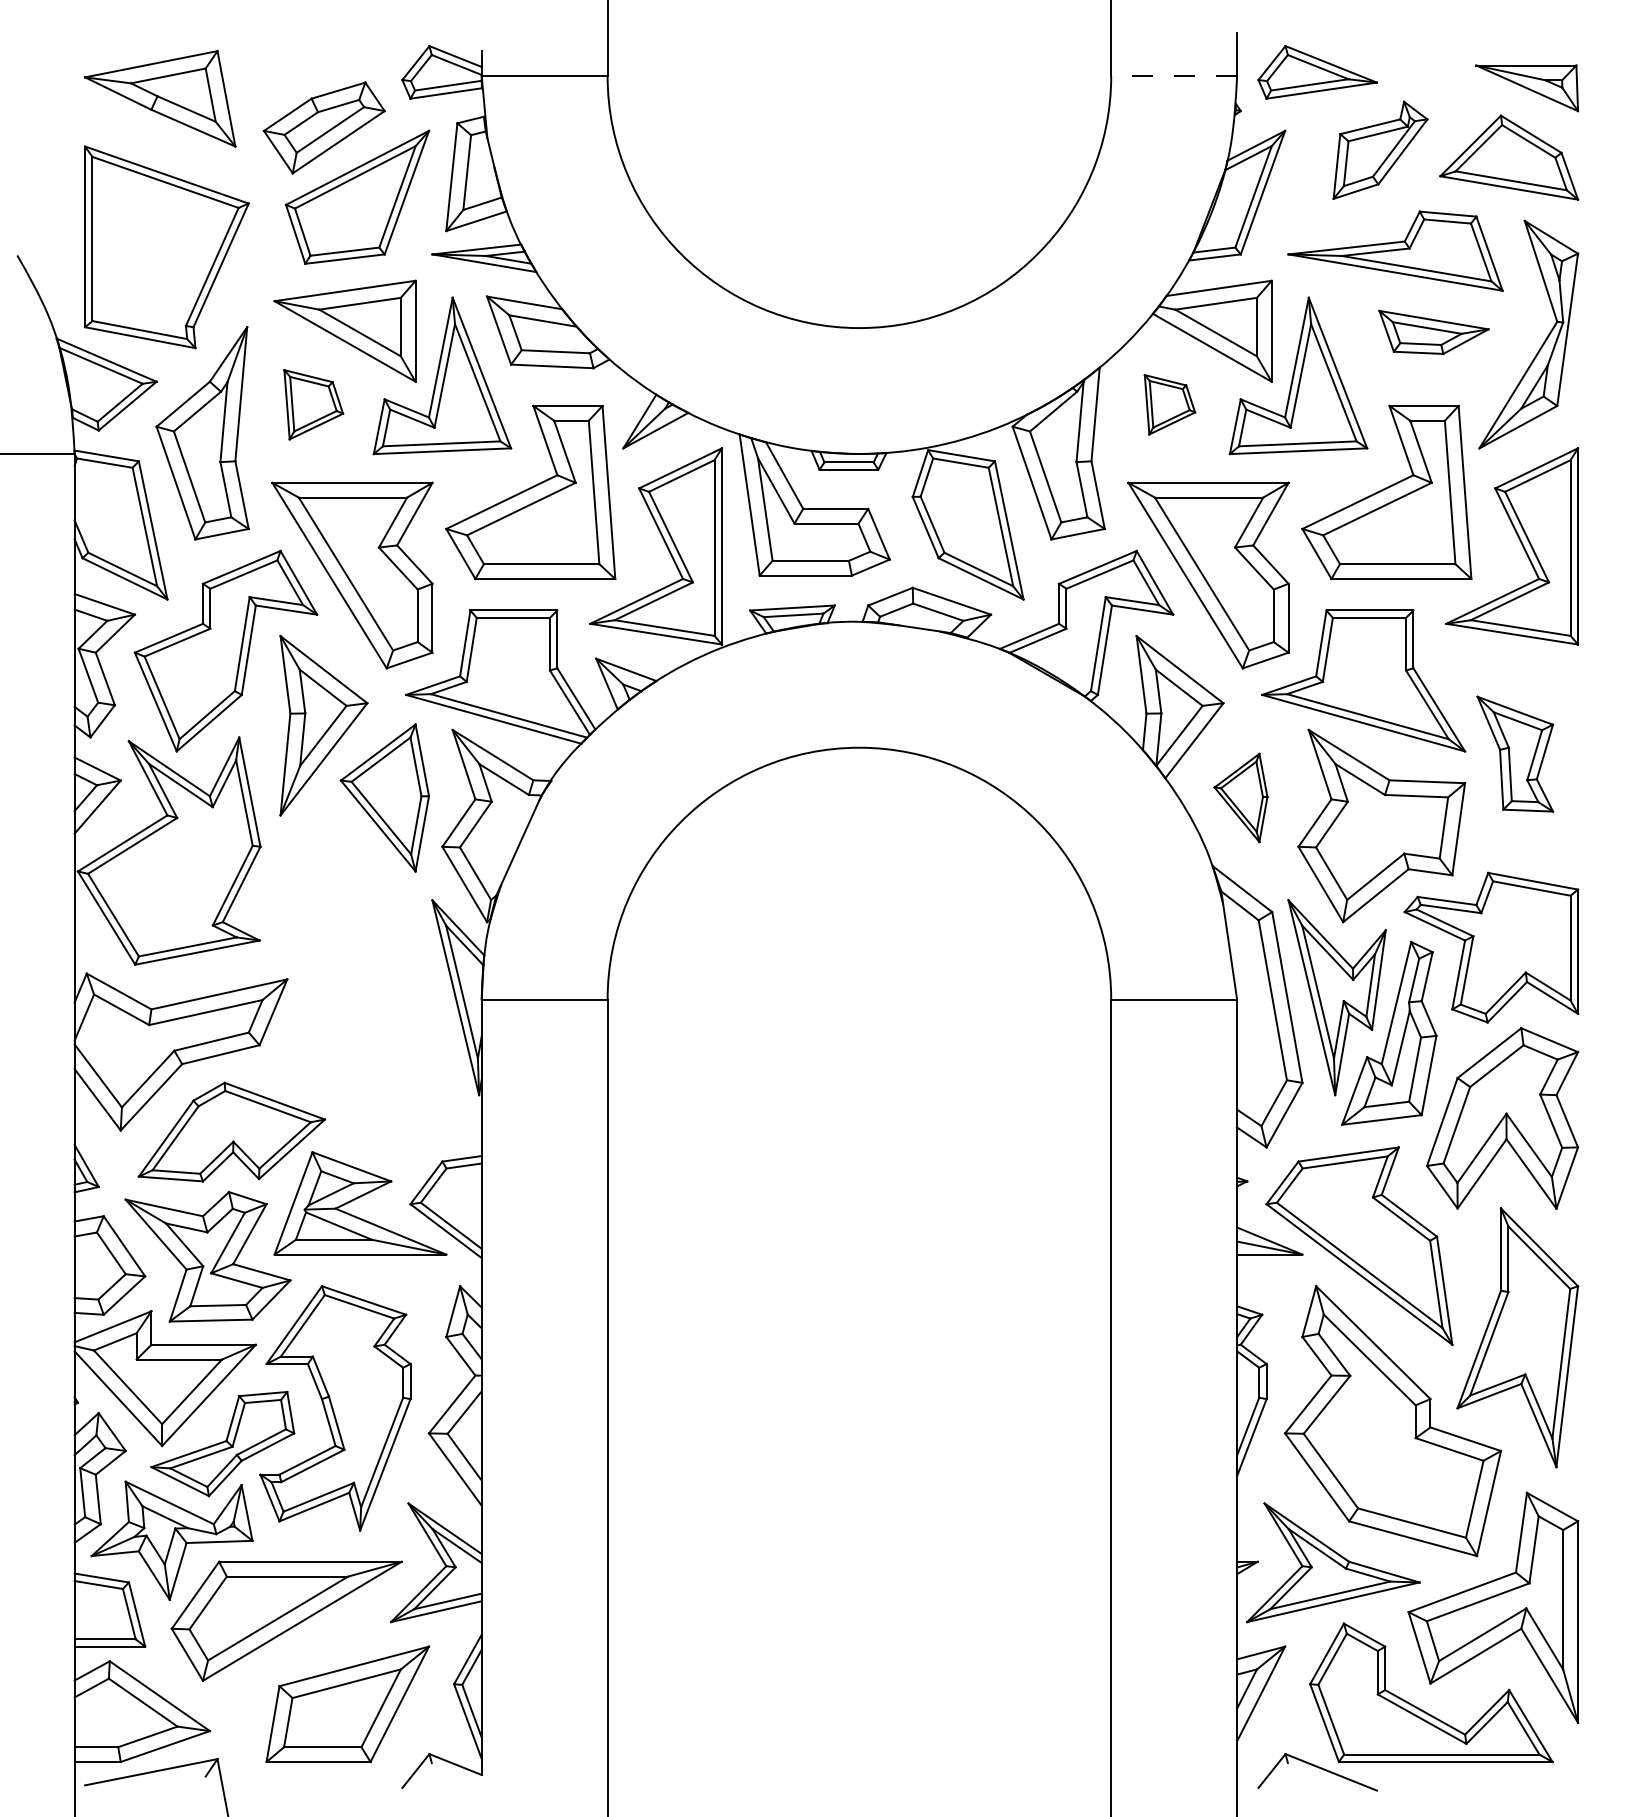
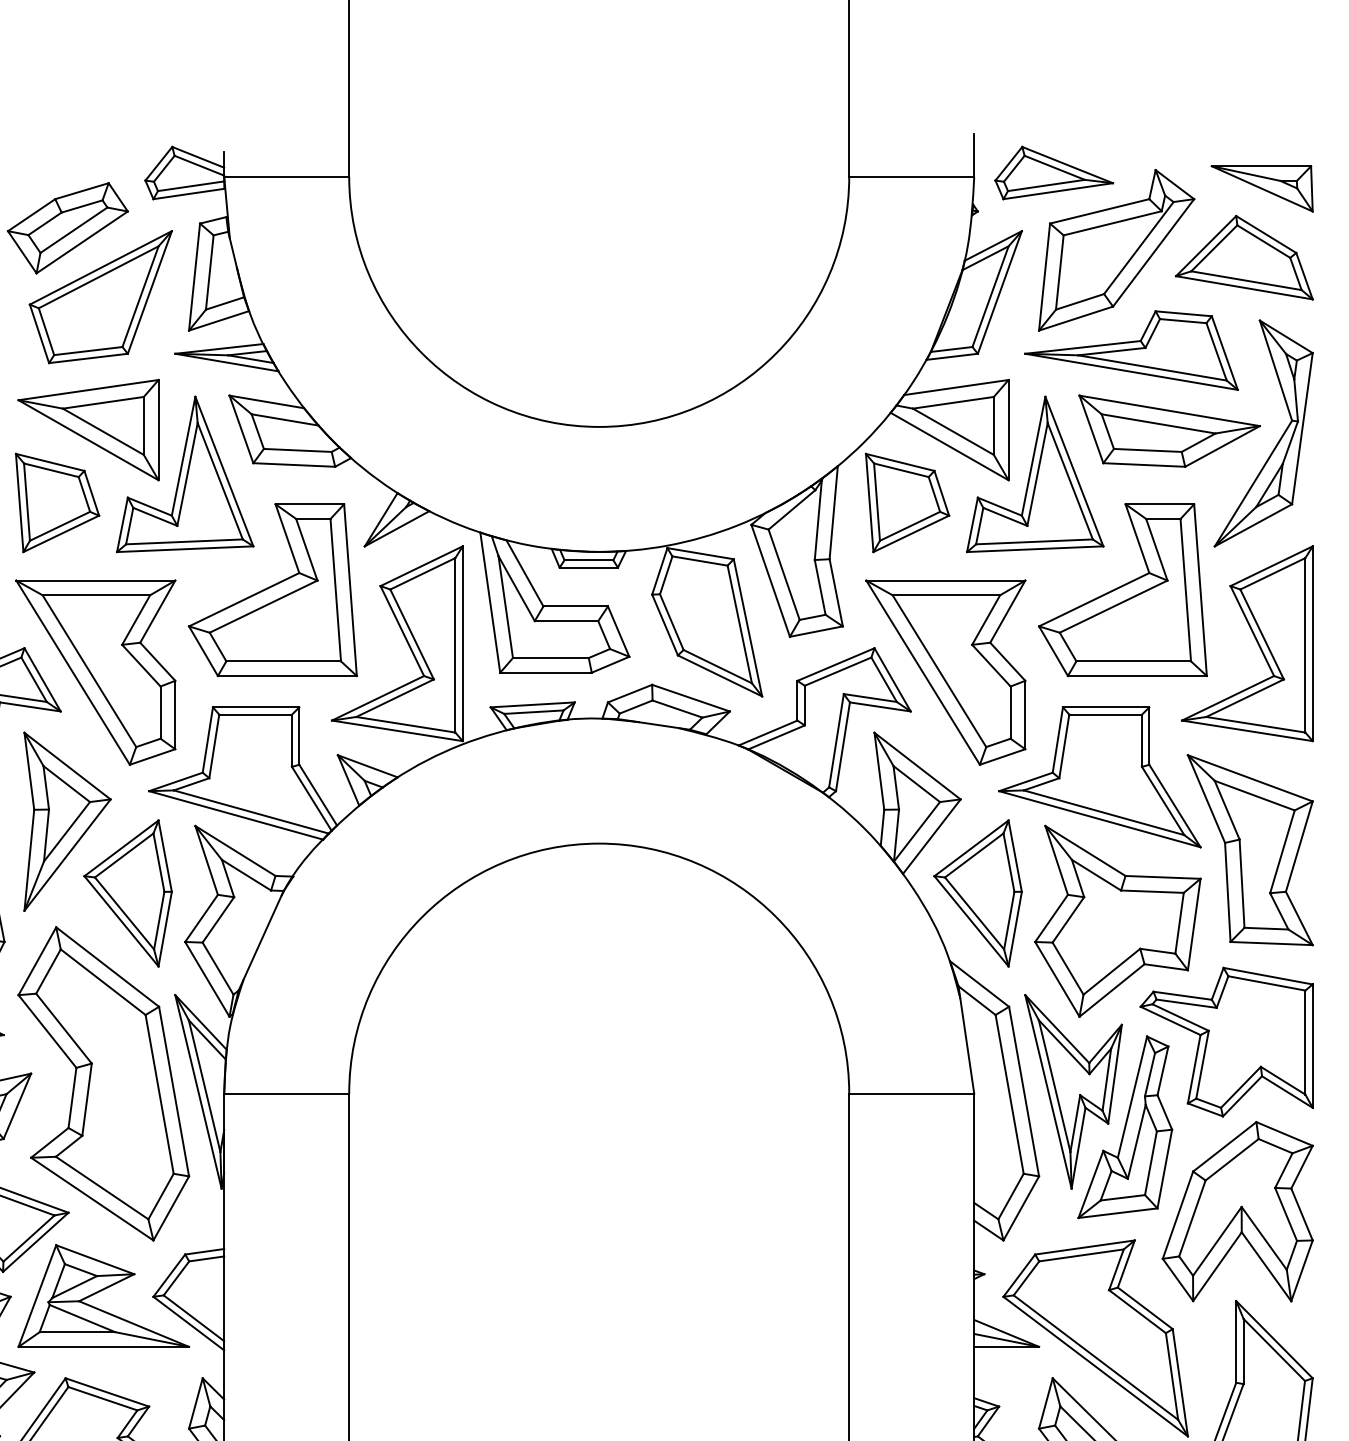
line: (1174, 76) -> (912, 177), dashed -> solid
part: (1380, 150) -> (1116, 250), size x1.67
part: (1433, 332) -> (1169, 431), size x1.67
part: (313, 404) -> (57, 502), size x1.43
part: (1169, 404) -> (907, 502), size x1.67
part: (1515, 753) -> (1250, 849), size x1.67
part: (1240, 797) -> (977, 893), size x1.67
part: (360, 989) -> (103, 1083), added

